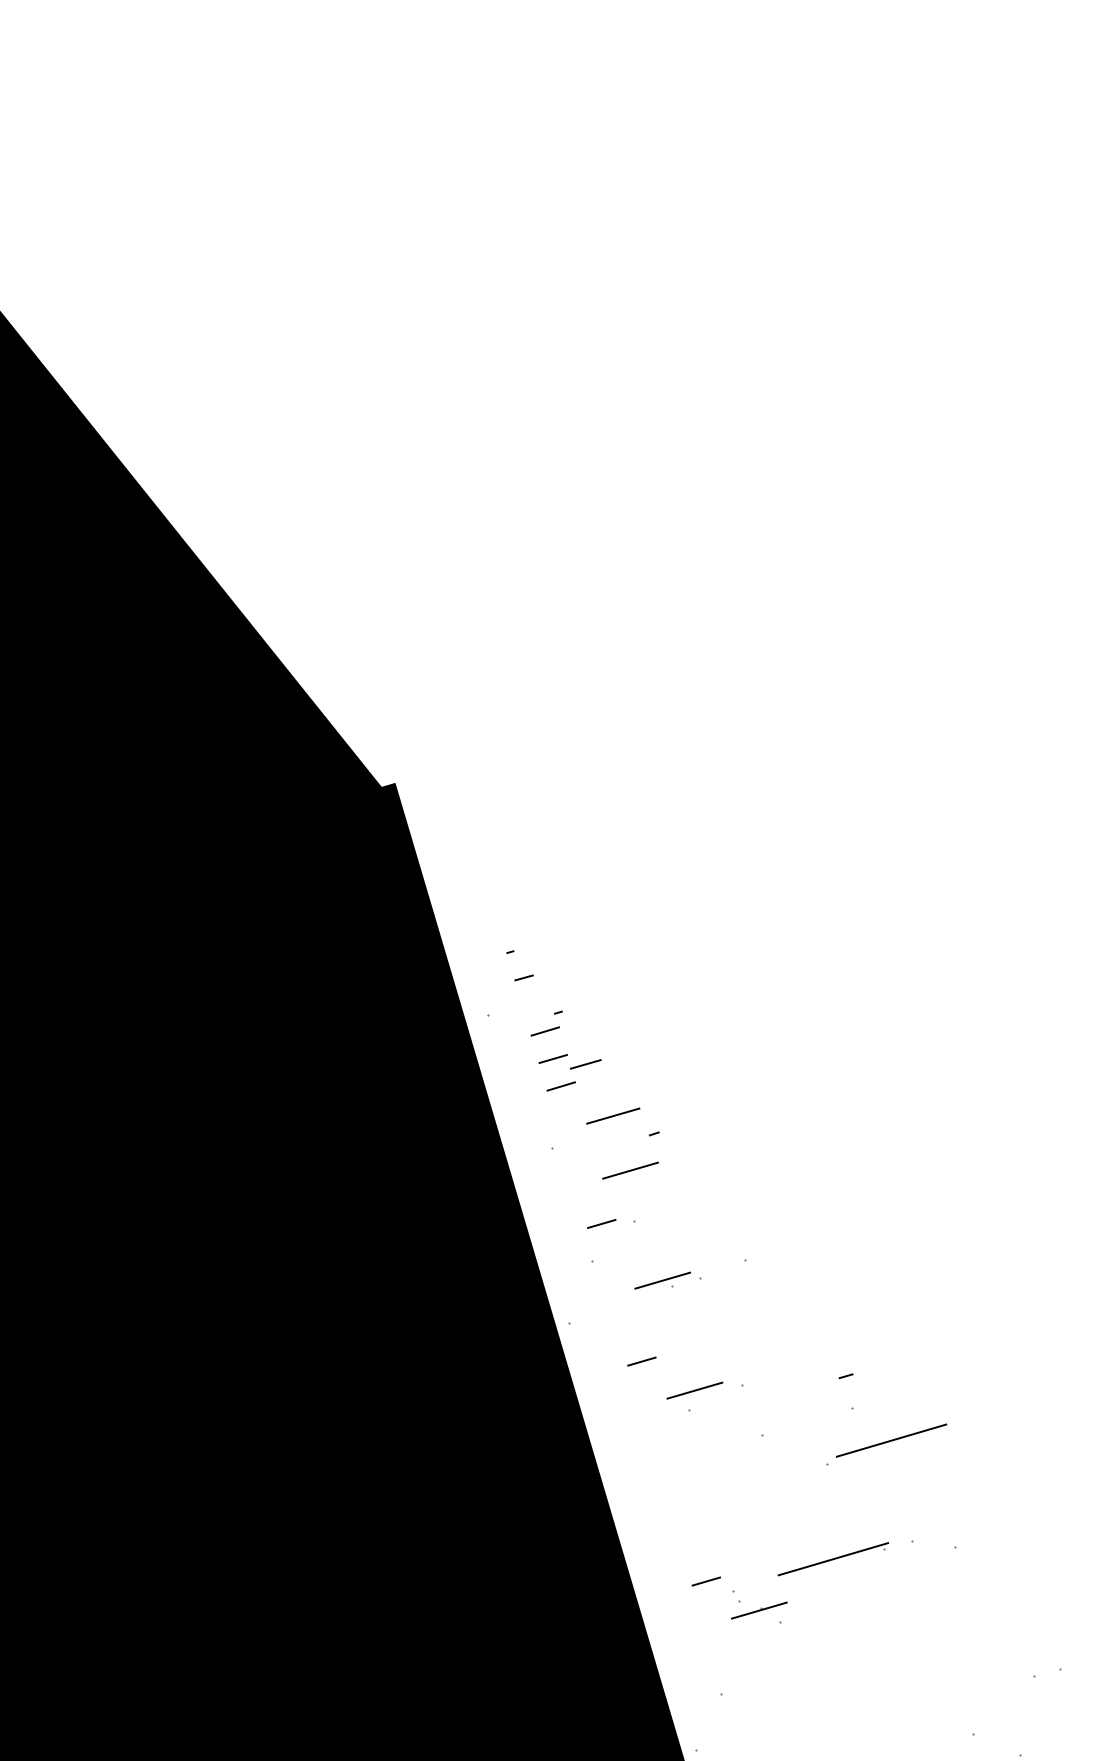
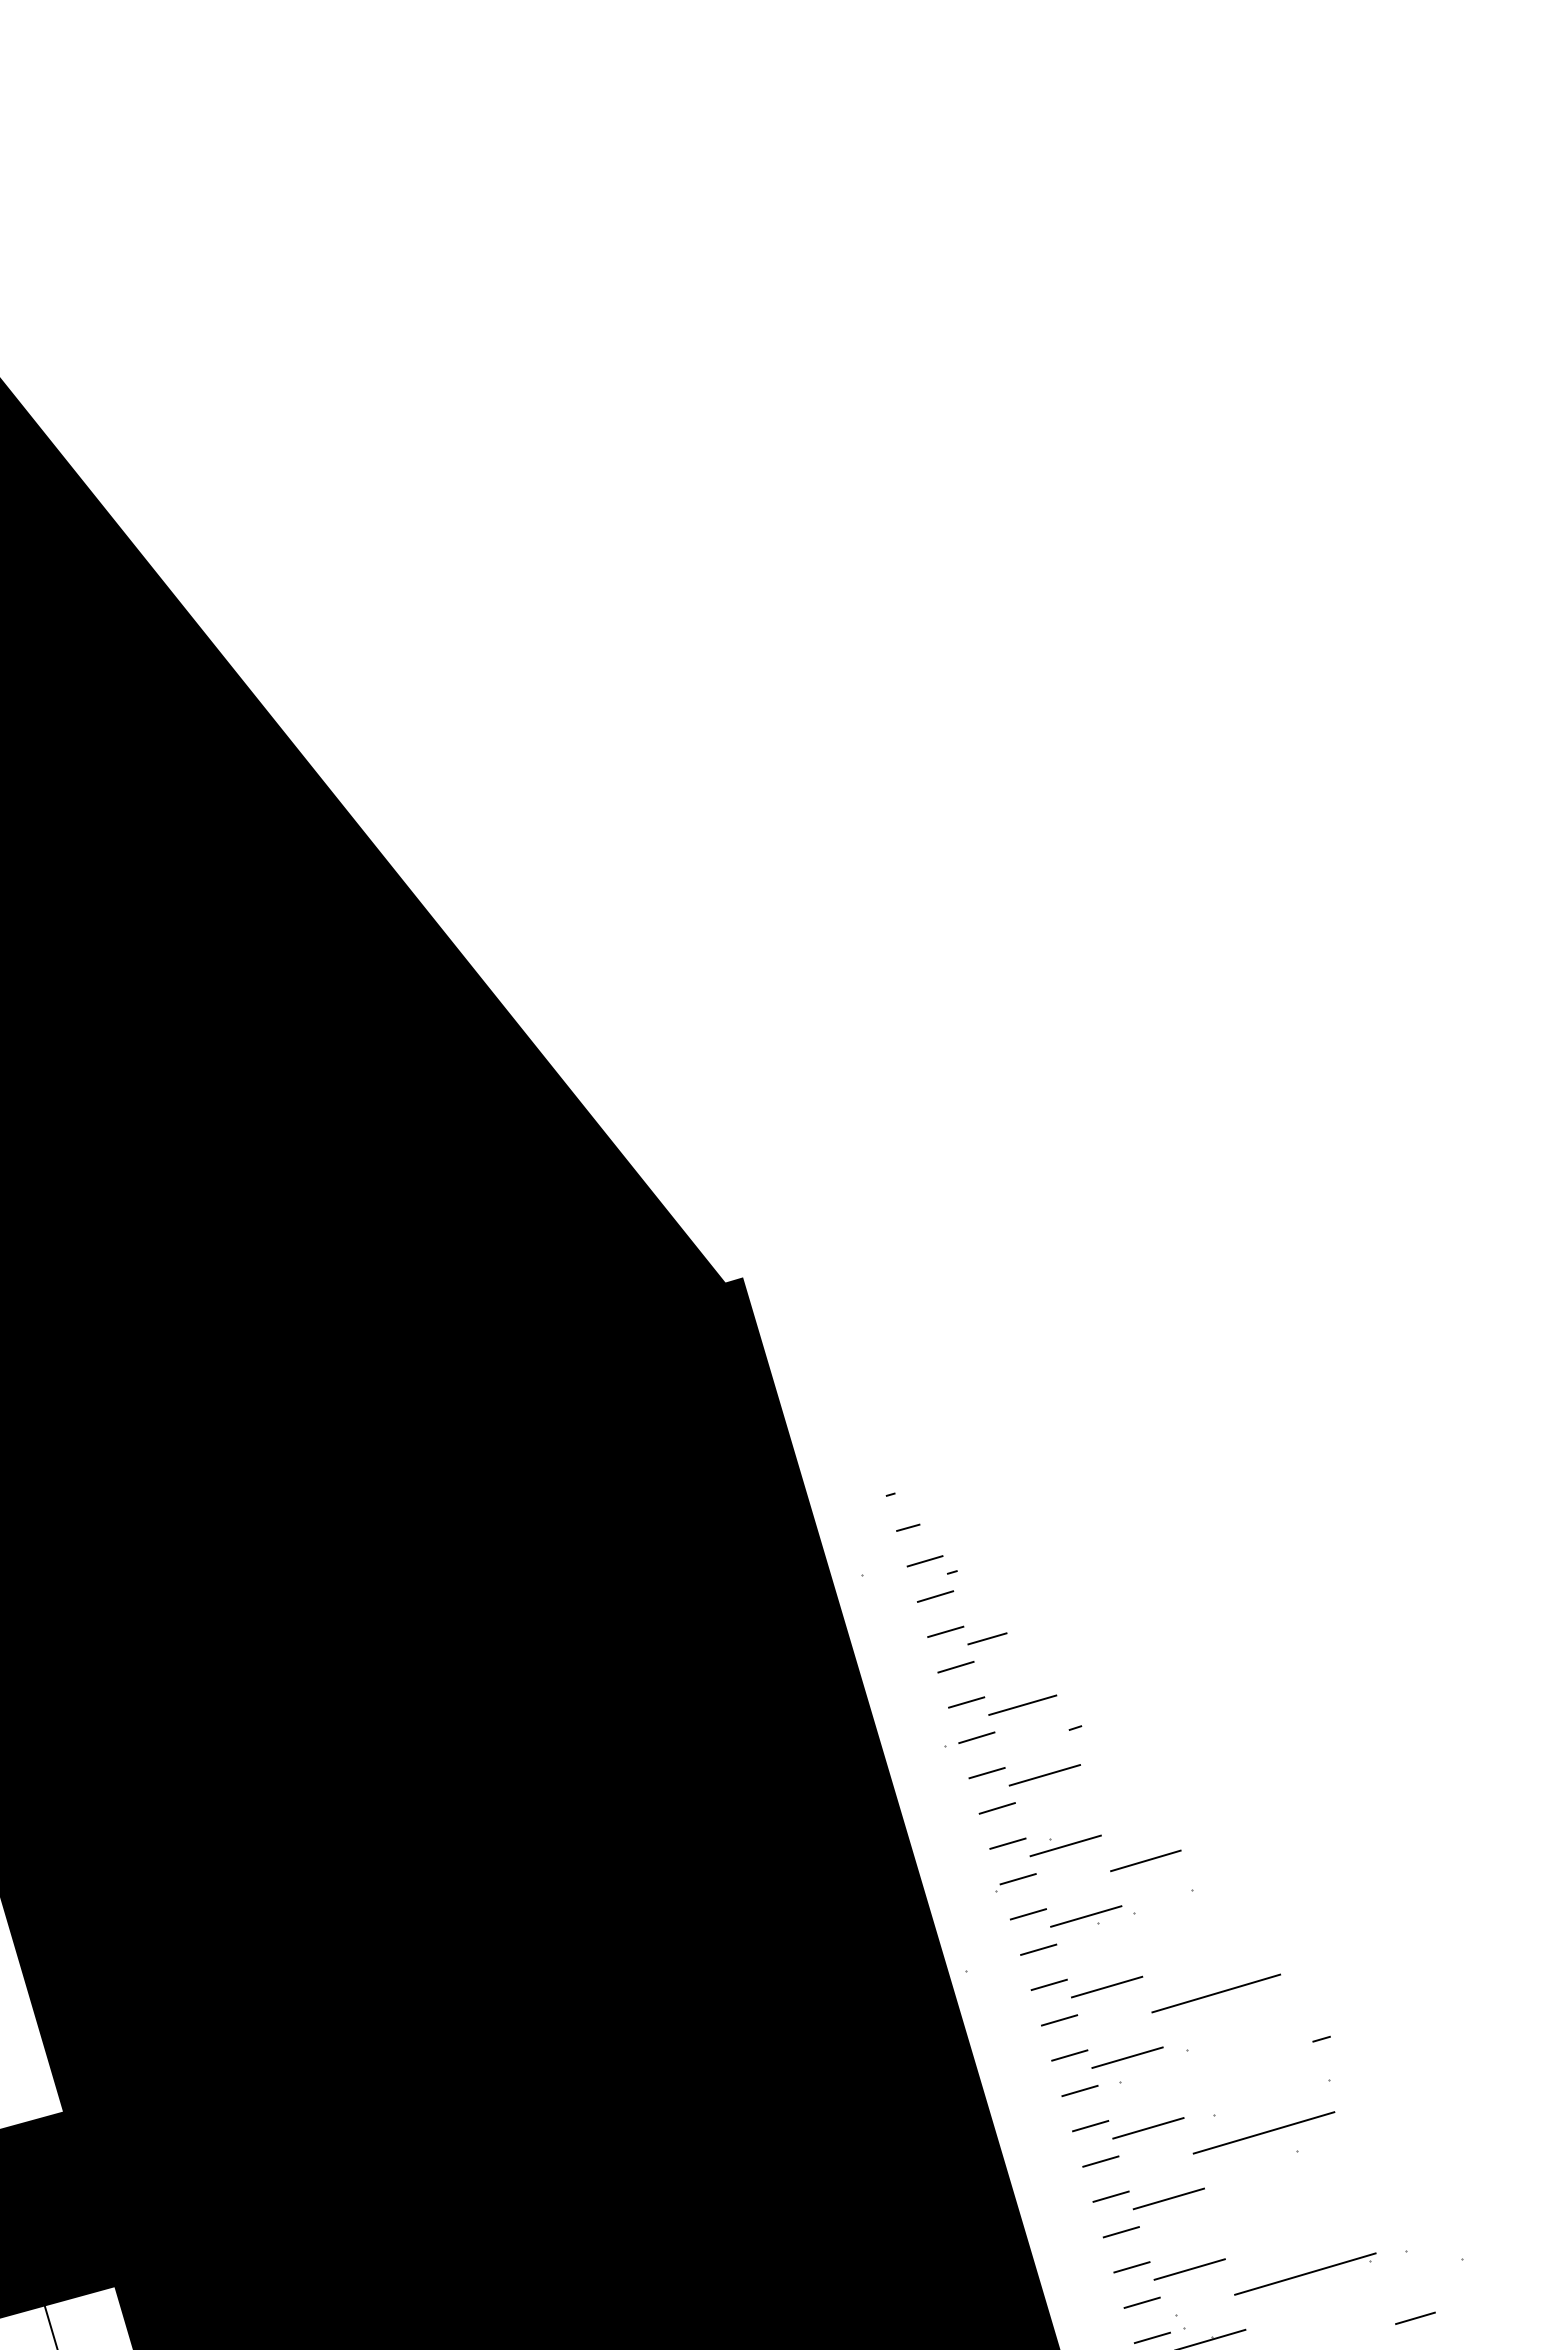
line: (536, 1004) -> (924, 1561), added
line: (569, 1113) -> (966, 1702), added
line: (577, 1141) -> (976, 1737), added
line: (585, 1168) -> (986, 1772), added
line: (592, 1196) -> (996, 1808), added
line: (646, 1225) -> (1065, 1845), added
line: (708, 1237) -> (1145, 1860), added
line: (609, 1251) -> (1017, 1879), added
line: (617, 1279) -> (1028, 1914), added
line: (625, 1306) -> (1038, 1949), added
line: (633, 1333) -> (1048, 1984), added
line: (678, 1335) -> (1106, 1986), added
line: (764, 1340) -> (1216, 1993), added
line: (649, 1388) -> (1069, 2055), added
line: (657, 1416) -> (1079, 2090), added
line: (891, 1440) -> (1263, 2132), moved
line: (666, 1444) -> (1090, 2126), added
line: (711, 1445) -> (1148, 2128), added
line: (673, 1471) -> (1100, 2161), added
line: (681, 1498) -> (1110, 2196), added
line: (726, 1500) -> (1168, 2198), added
line: (689, 1526) -> (1120, 2232), added
line: (697, 1554) -> (1131, 2267), added
line: (743, 1555) -> (1189, 2269), added
line: (919, 1593) -> (1415, 2317), added
line: (714, 1608) -> (1152, 2337), added

